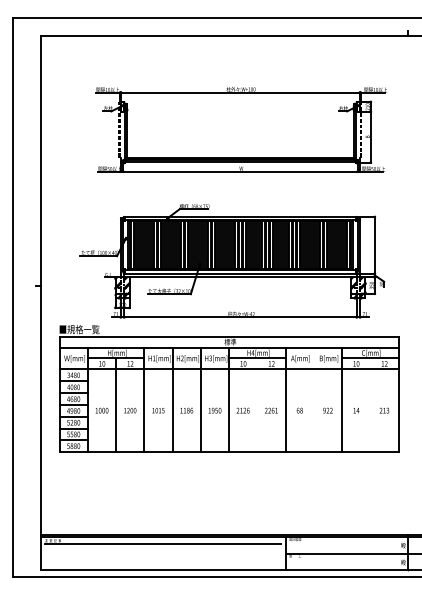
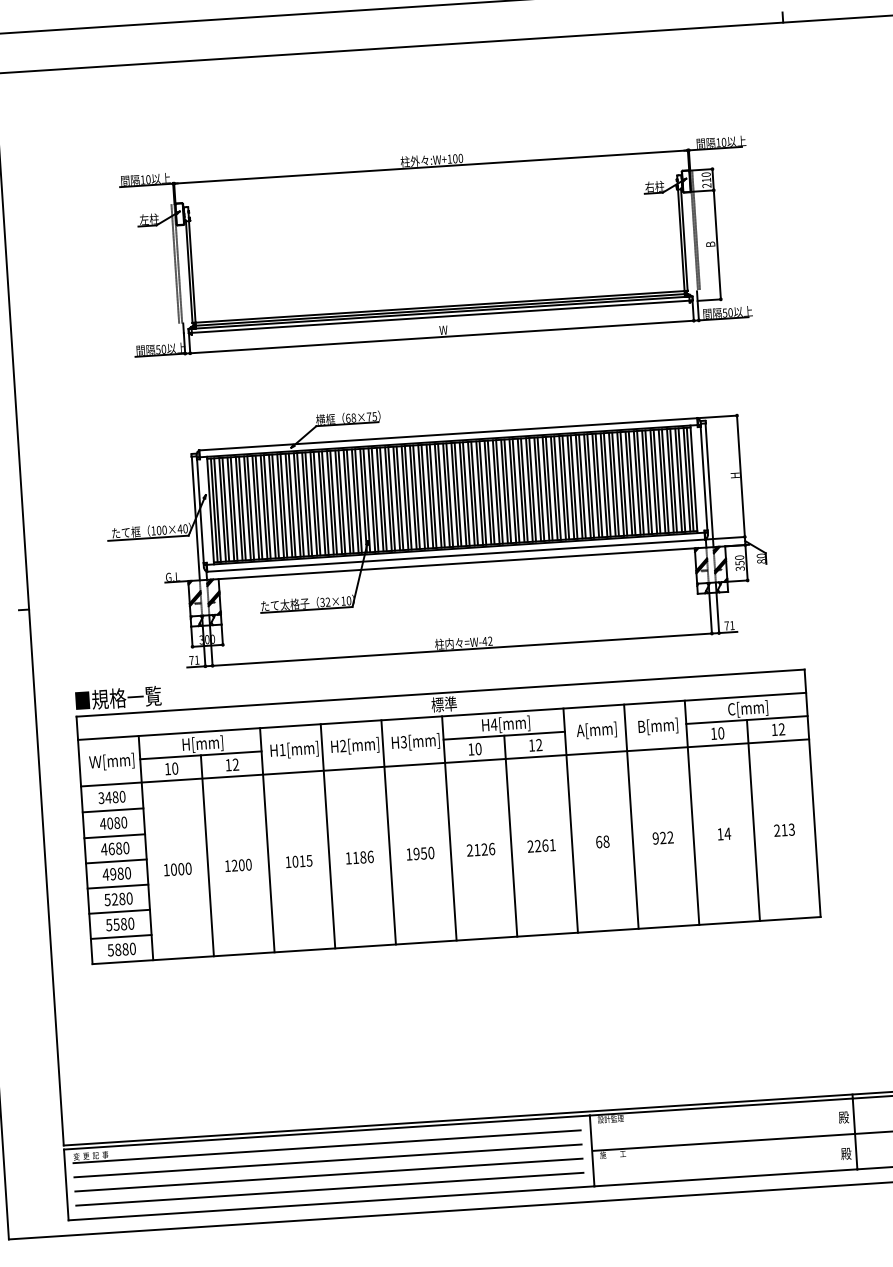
line: (313, 399) -> (630, 816), added
line: (257, 405) -> (511, 836), added
line: (370, 405) -> (753, 821), added
line: (162, 550) -> (327, 1161), added
line: (162, 556) -> (328, 1174), added
line: (162, 563) -> (328, 1189), added

